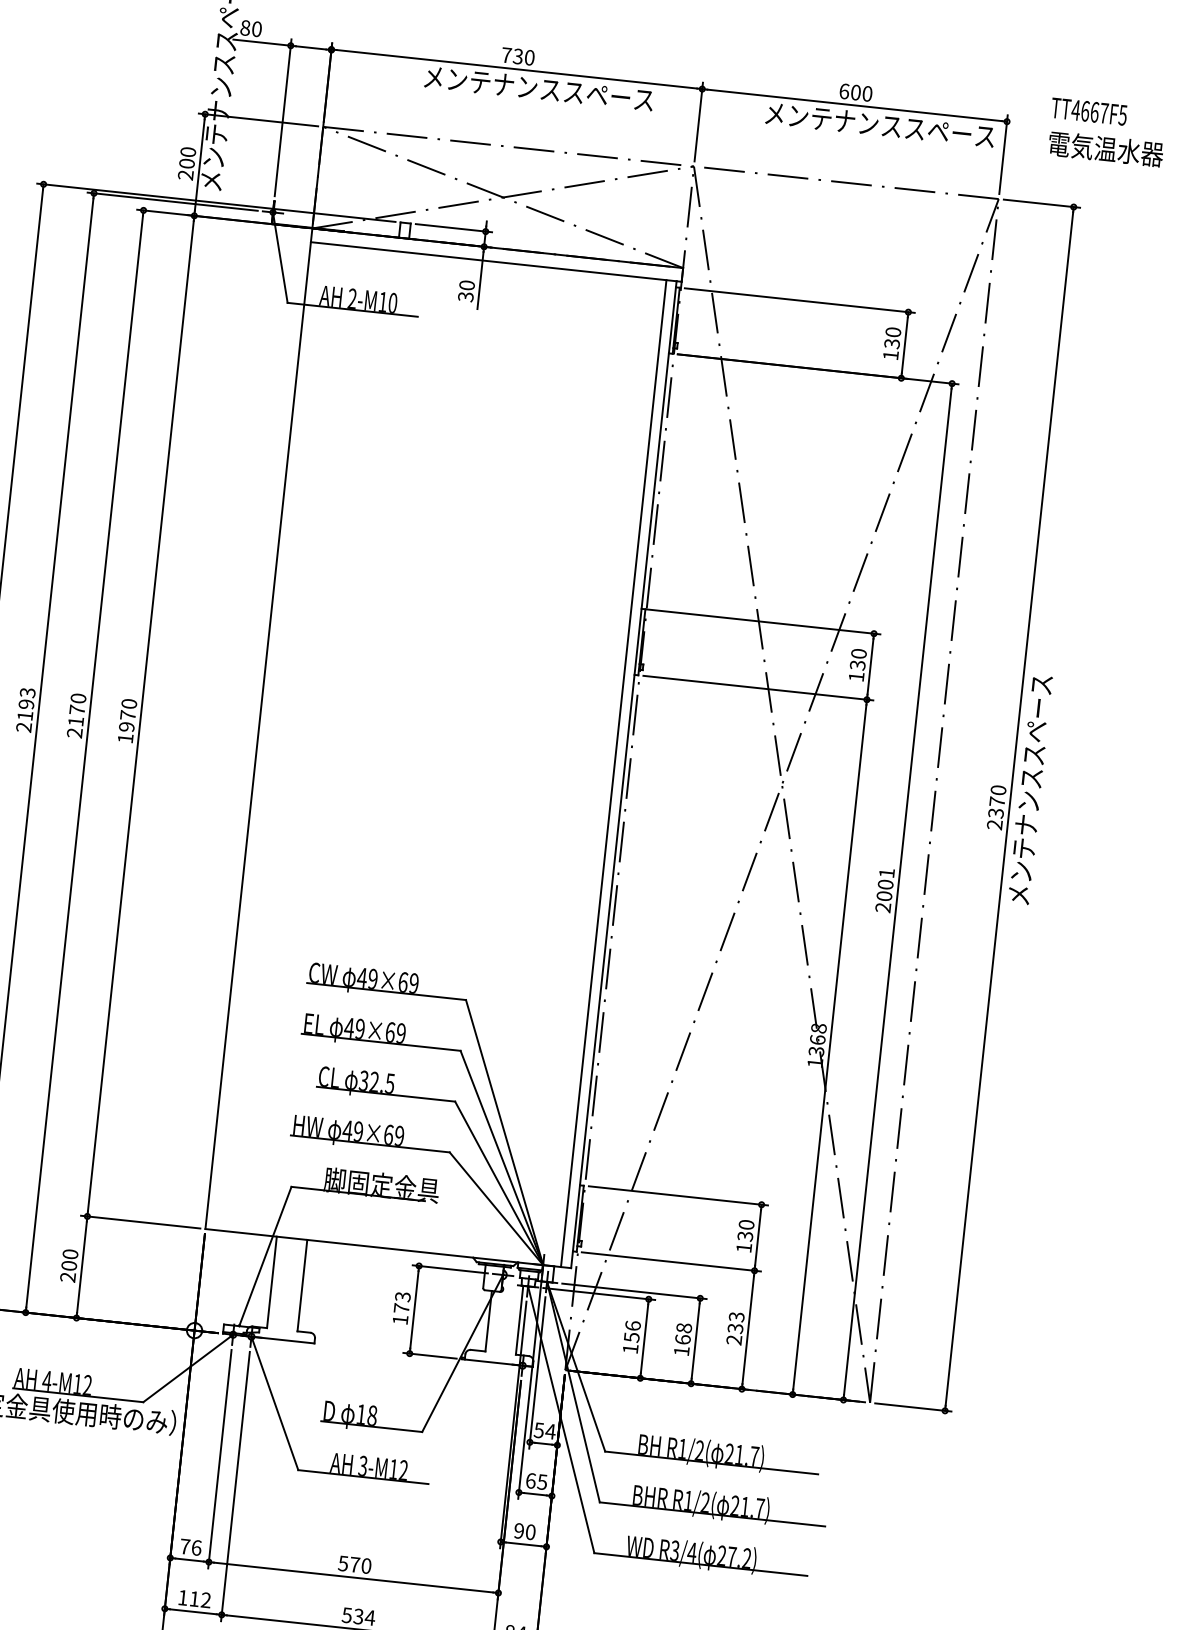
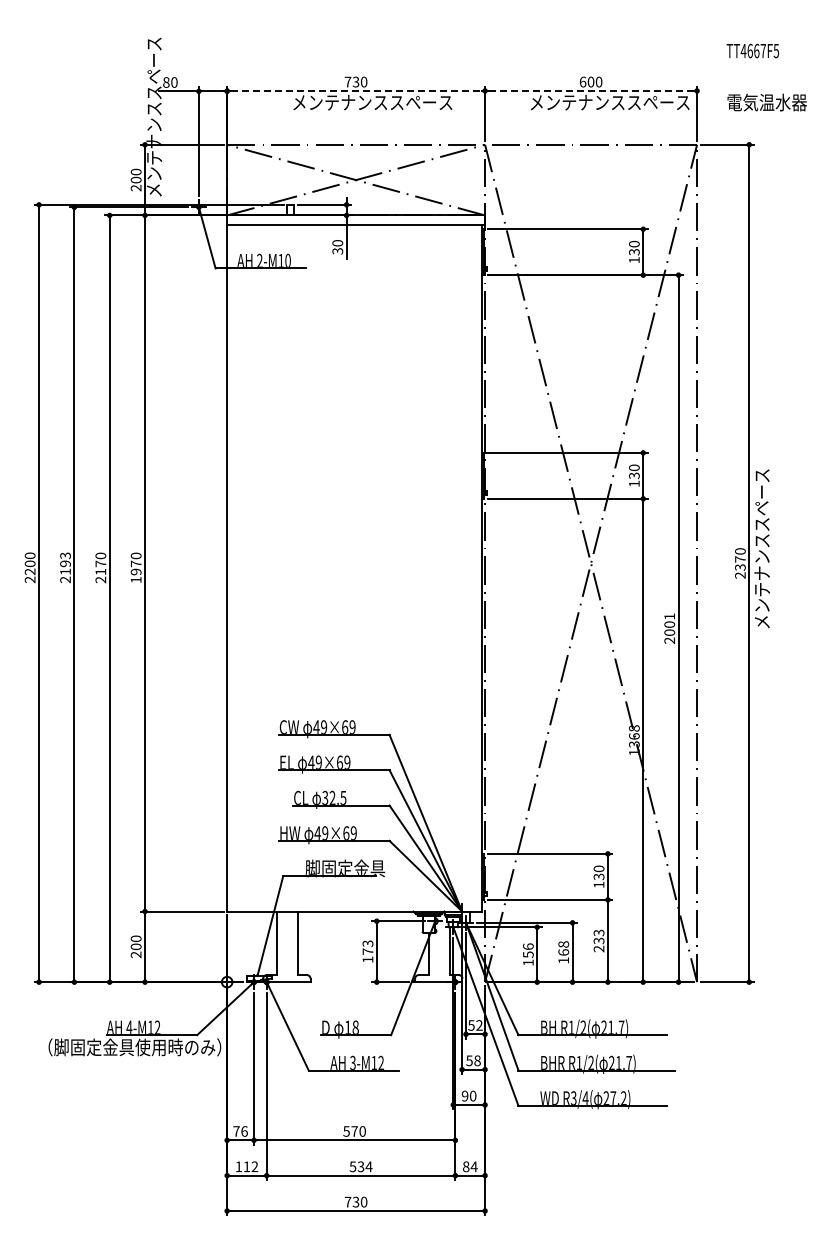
line: (517, 68) -> (356, 90), solid -> dashed
line: (853, 104) -> (590, 90), solid -> dashed
text: (1088, 110) -> (752, 50), moved
line: (613, 773) -> (474, 568), removed
text: (550, 1431) -> (479, 1025), 54 -> 52
text: (536, 1481) -> (473, 1060), 65 -> 58

